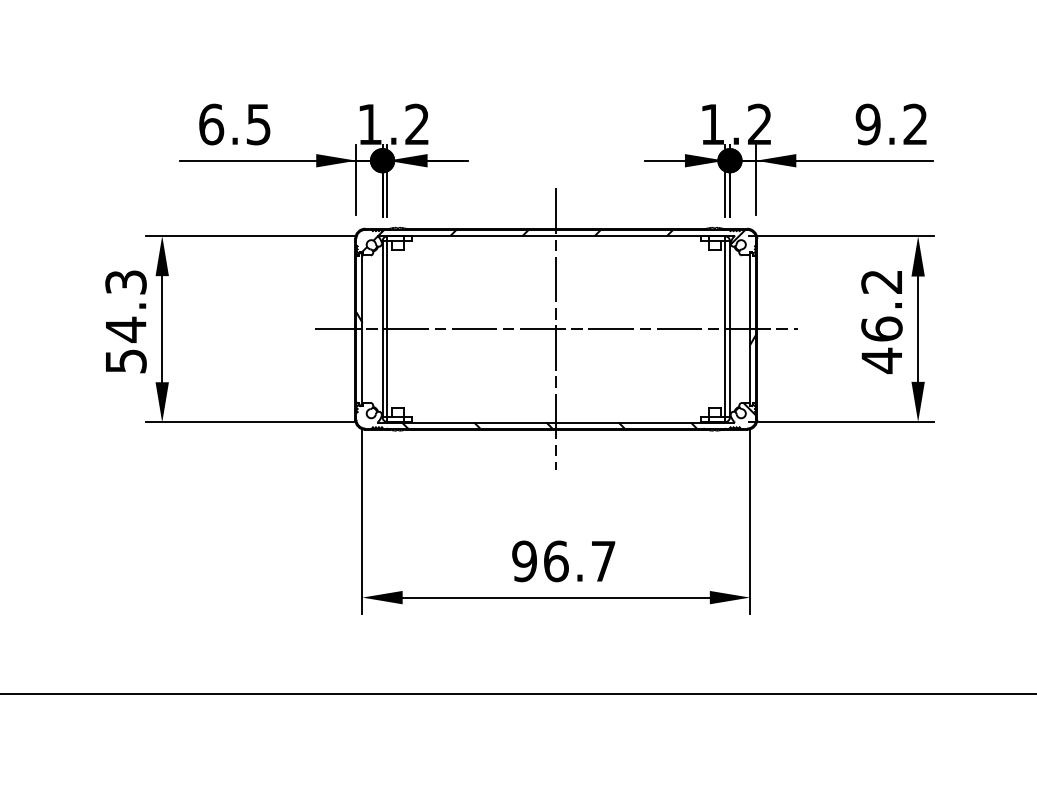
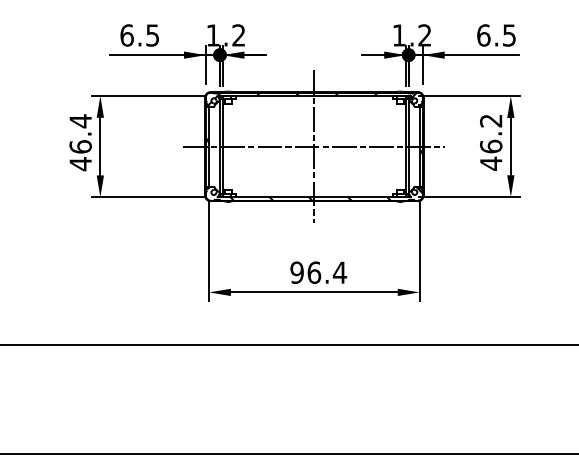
text: (891, 124) -> (496, 35), 9.2 -> 6.5
text: (125, 321) -> (80, 142), 54.3 -> 46.4
text: (602, 560) -> (339, 272), 96.7 -> 96.4

